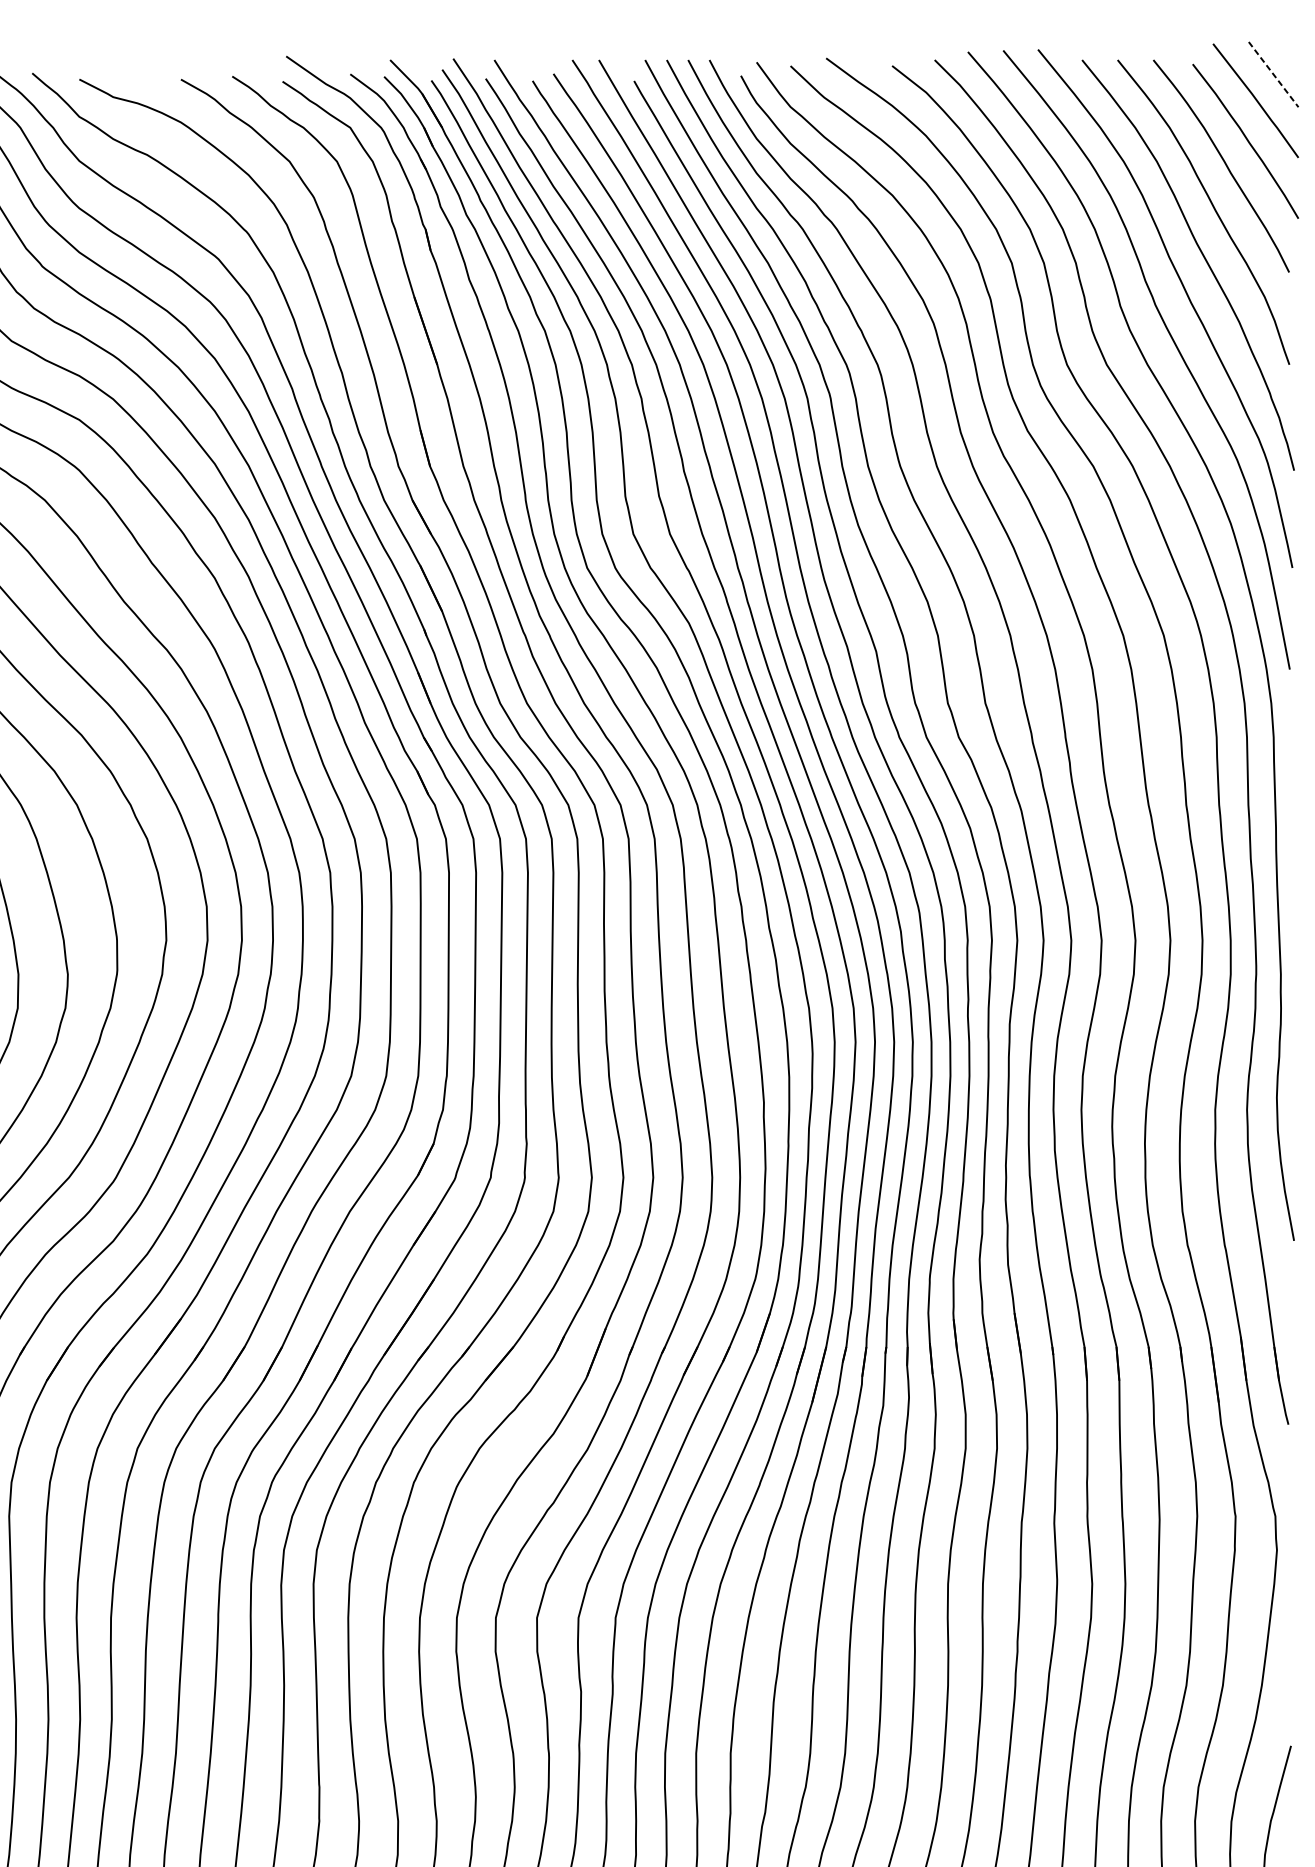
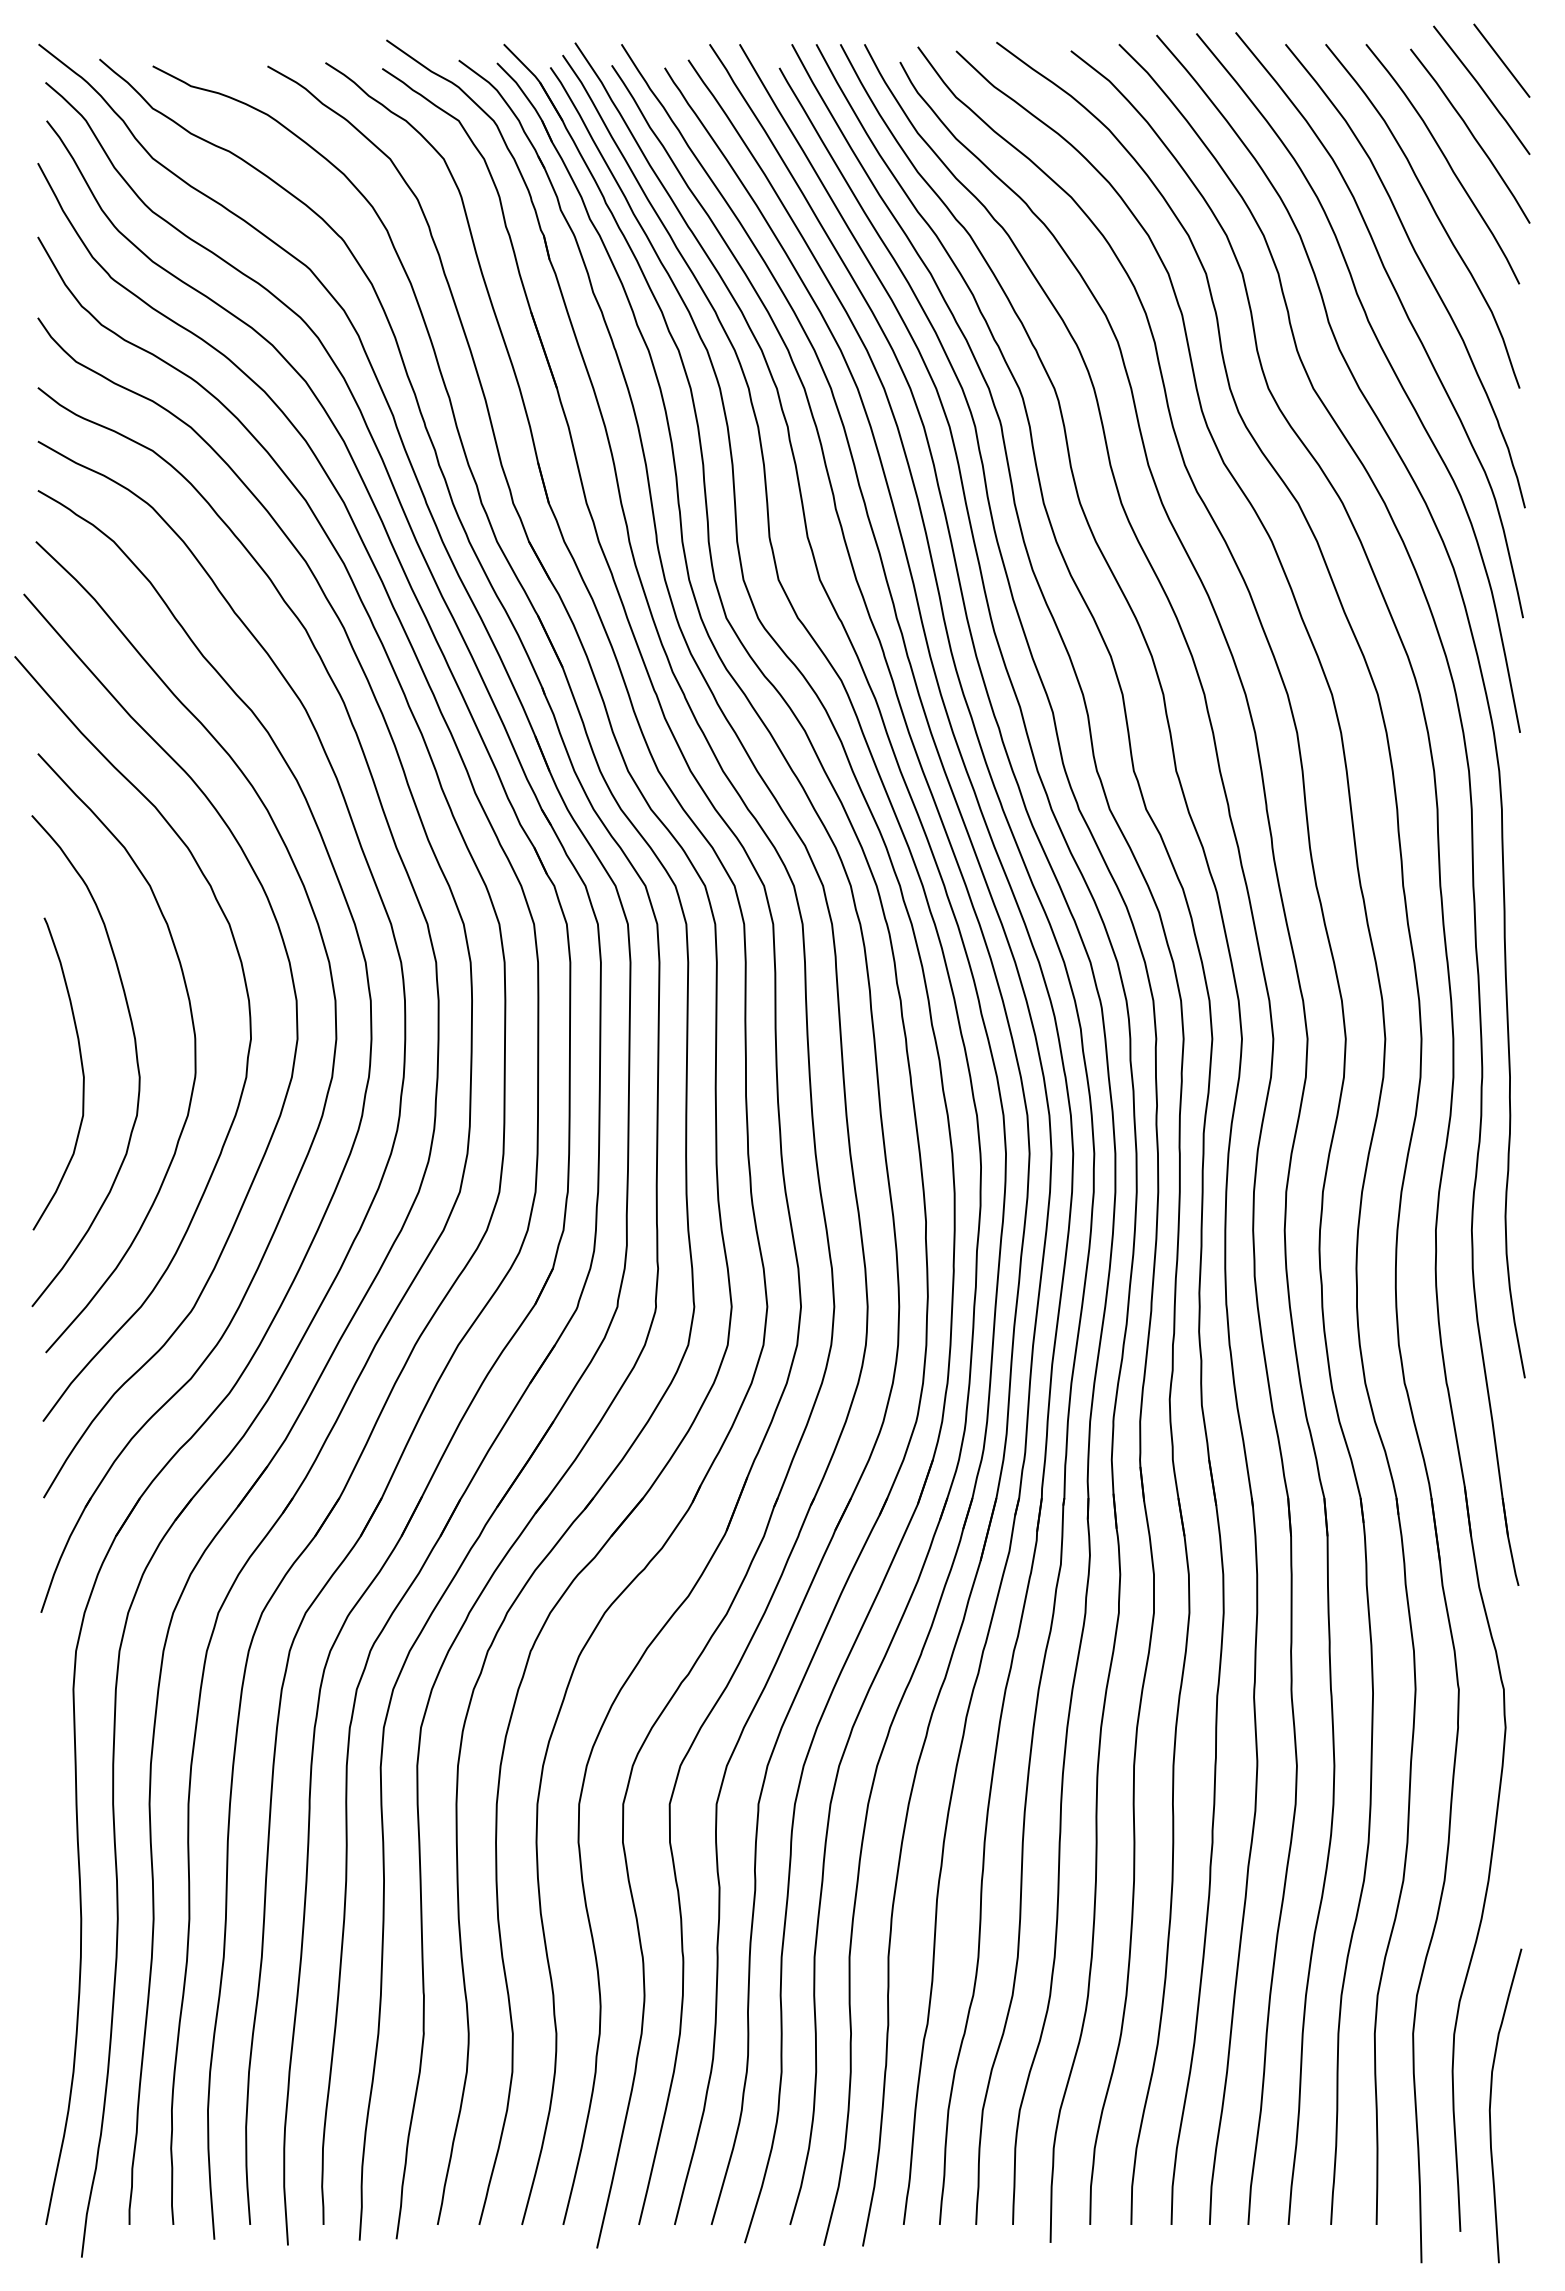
line: (1274, 75) -> (1502, 61), dashed -> solid

